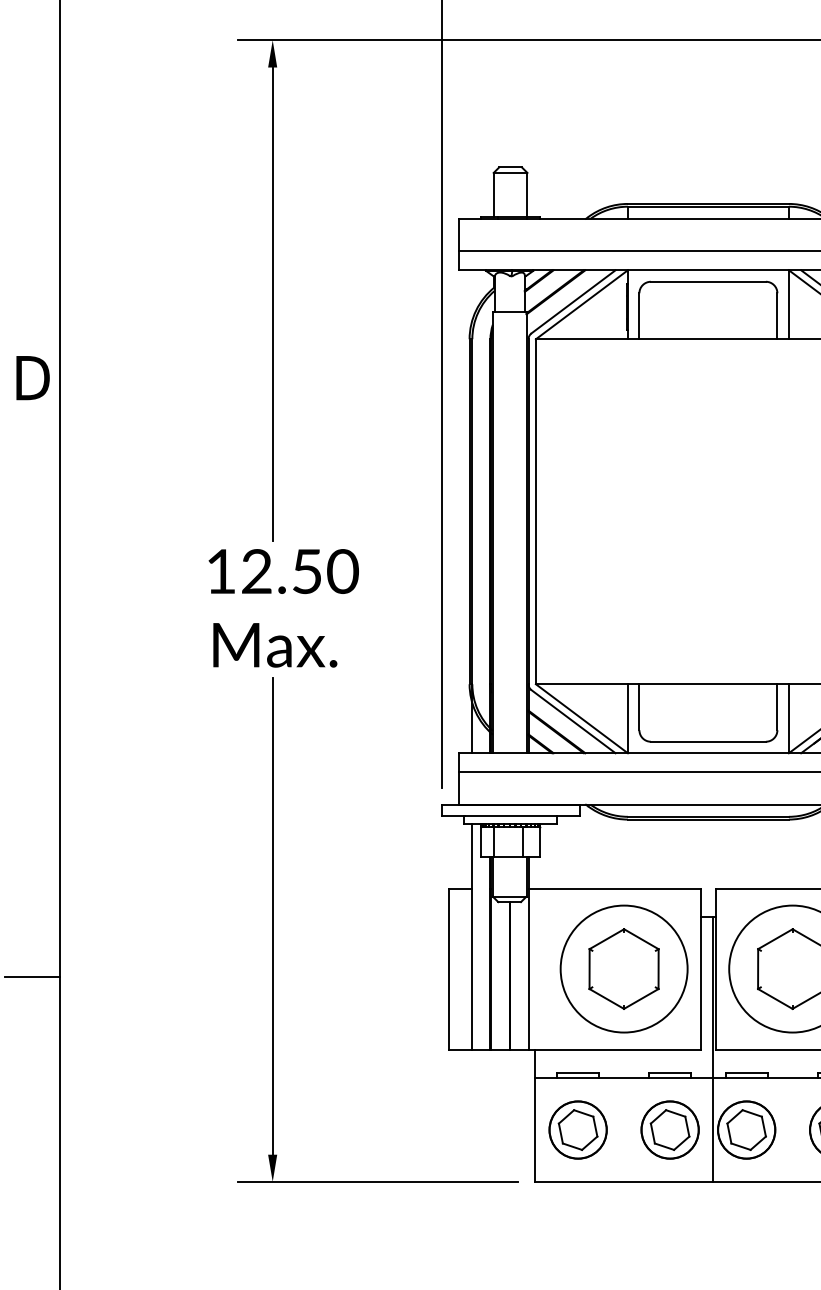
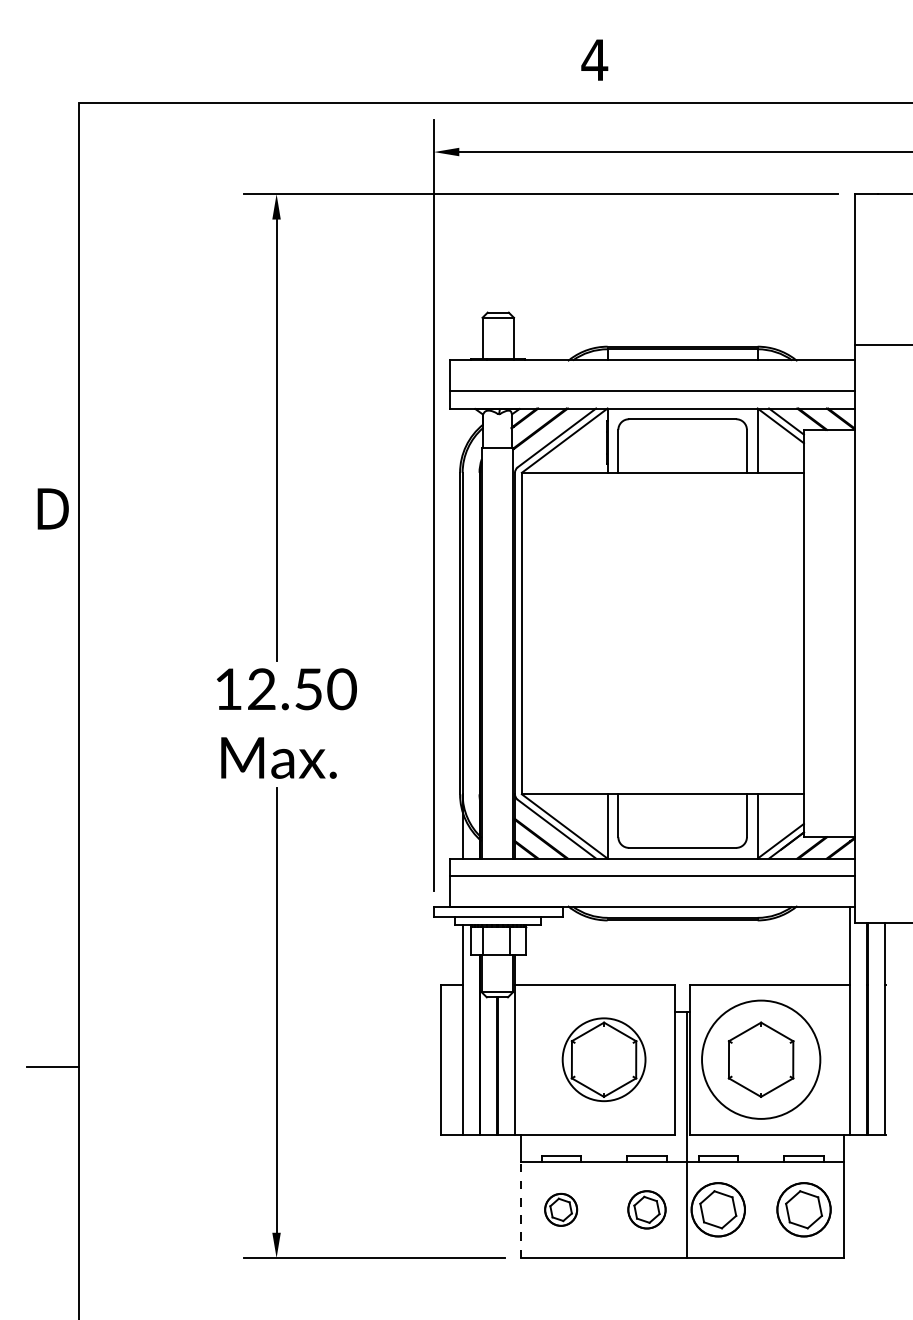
circle: (623, 968) -> (603, 1059), size x0.7
line: (535, 1129) -> (521, 1209), solid -> dashed
part: (577, 1129) -> (560, 1209), size x0.6
part: (669, 1129) -> (646, 1209), size x0.7

